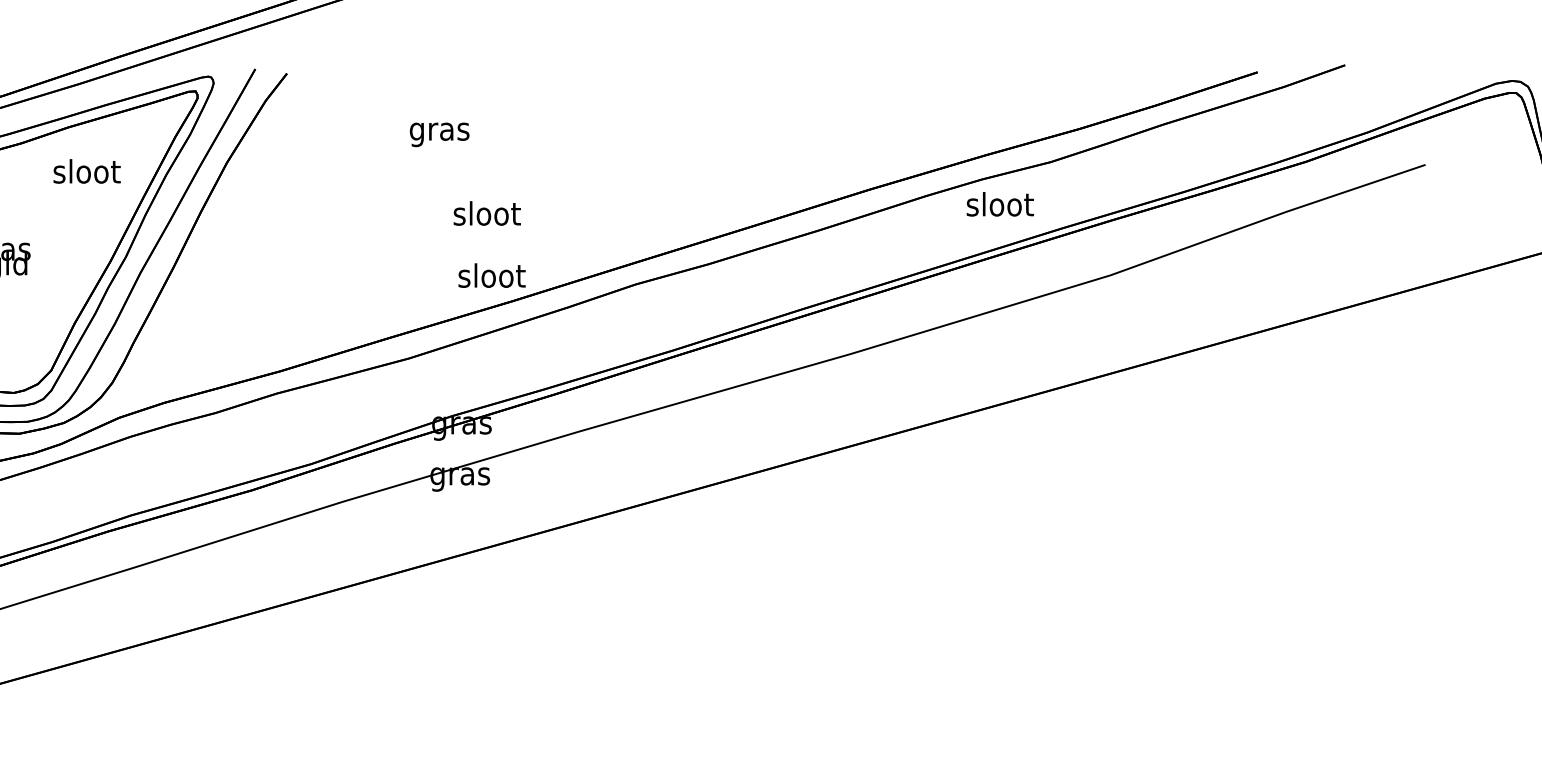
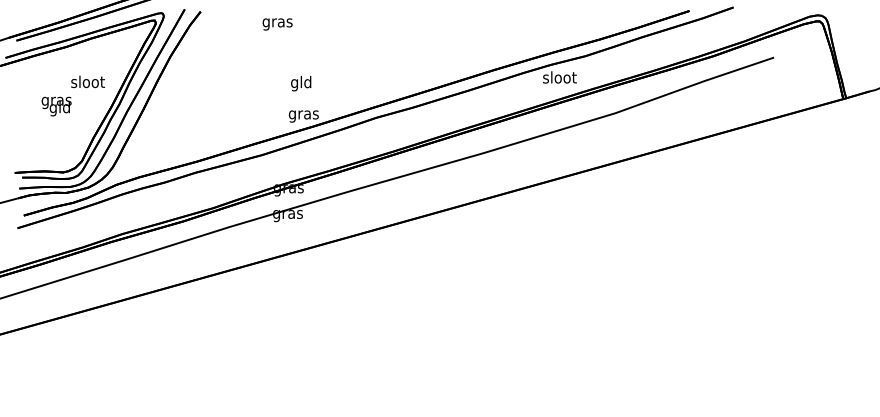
text: (439, 134) -> (277, 24), moved
text: (85, 170) -> (87, 81), moved
text: (487, 216) -> (301, 83), sloot -> gld
text: (491, 277) -> (303, 114), sloot -> gras

